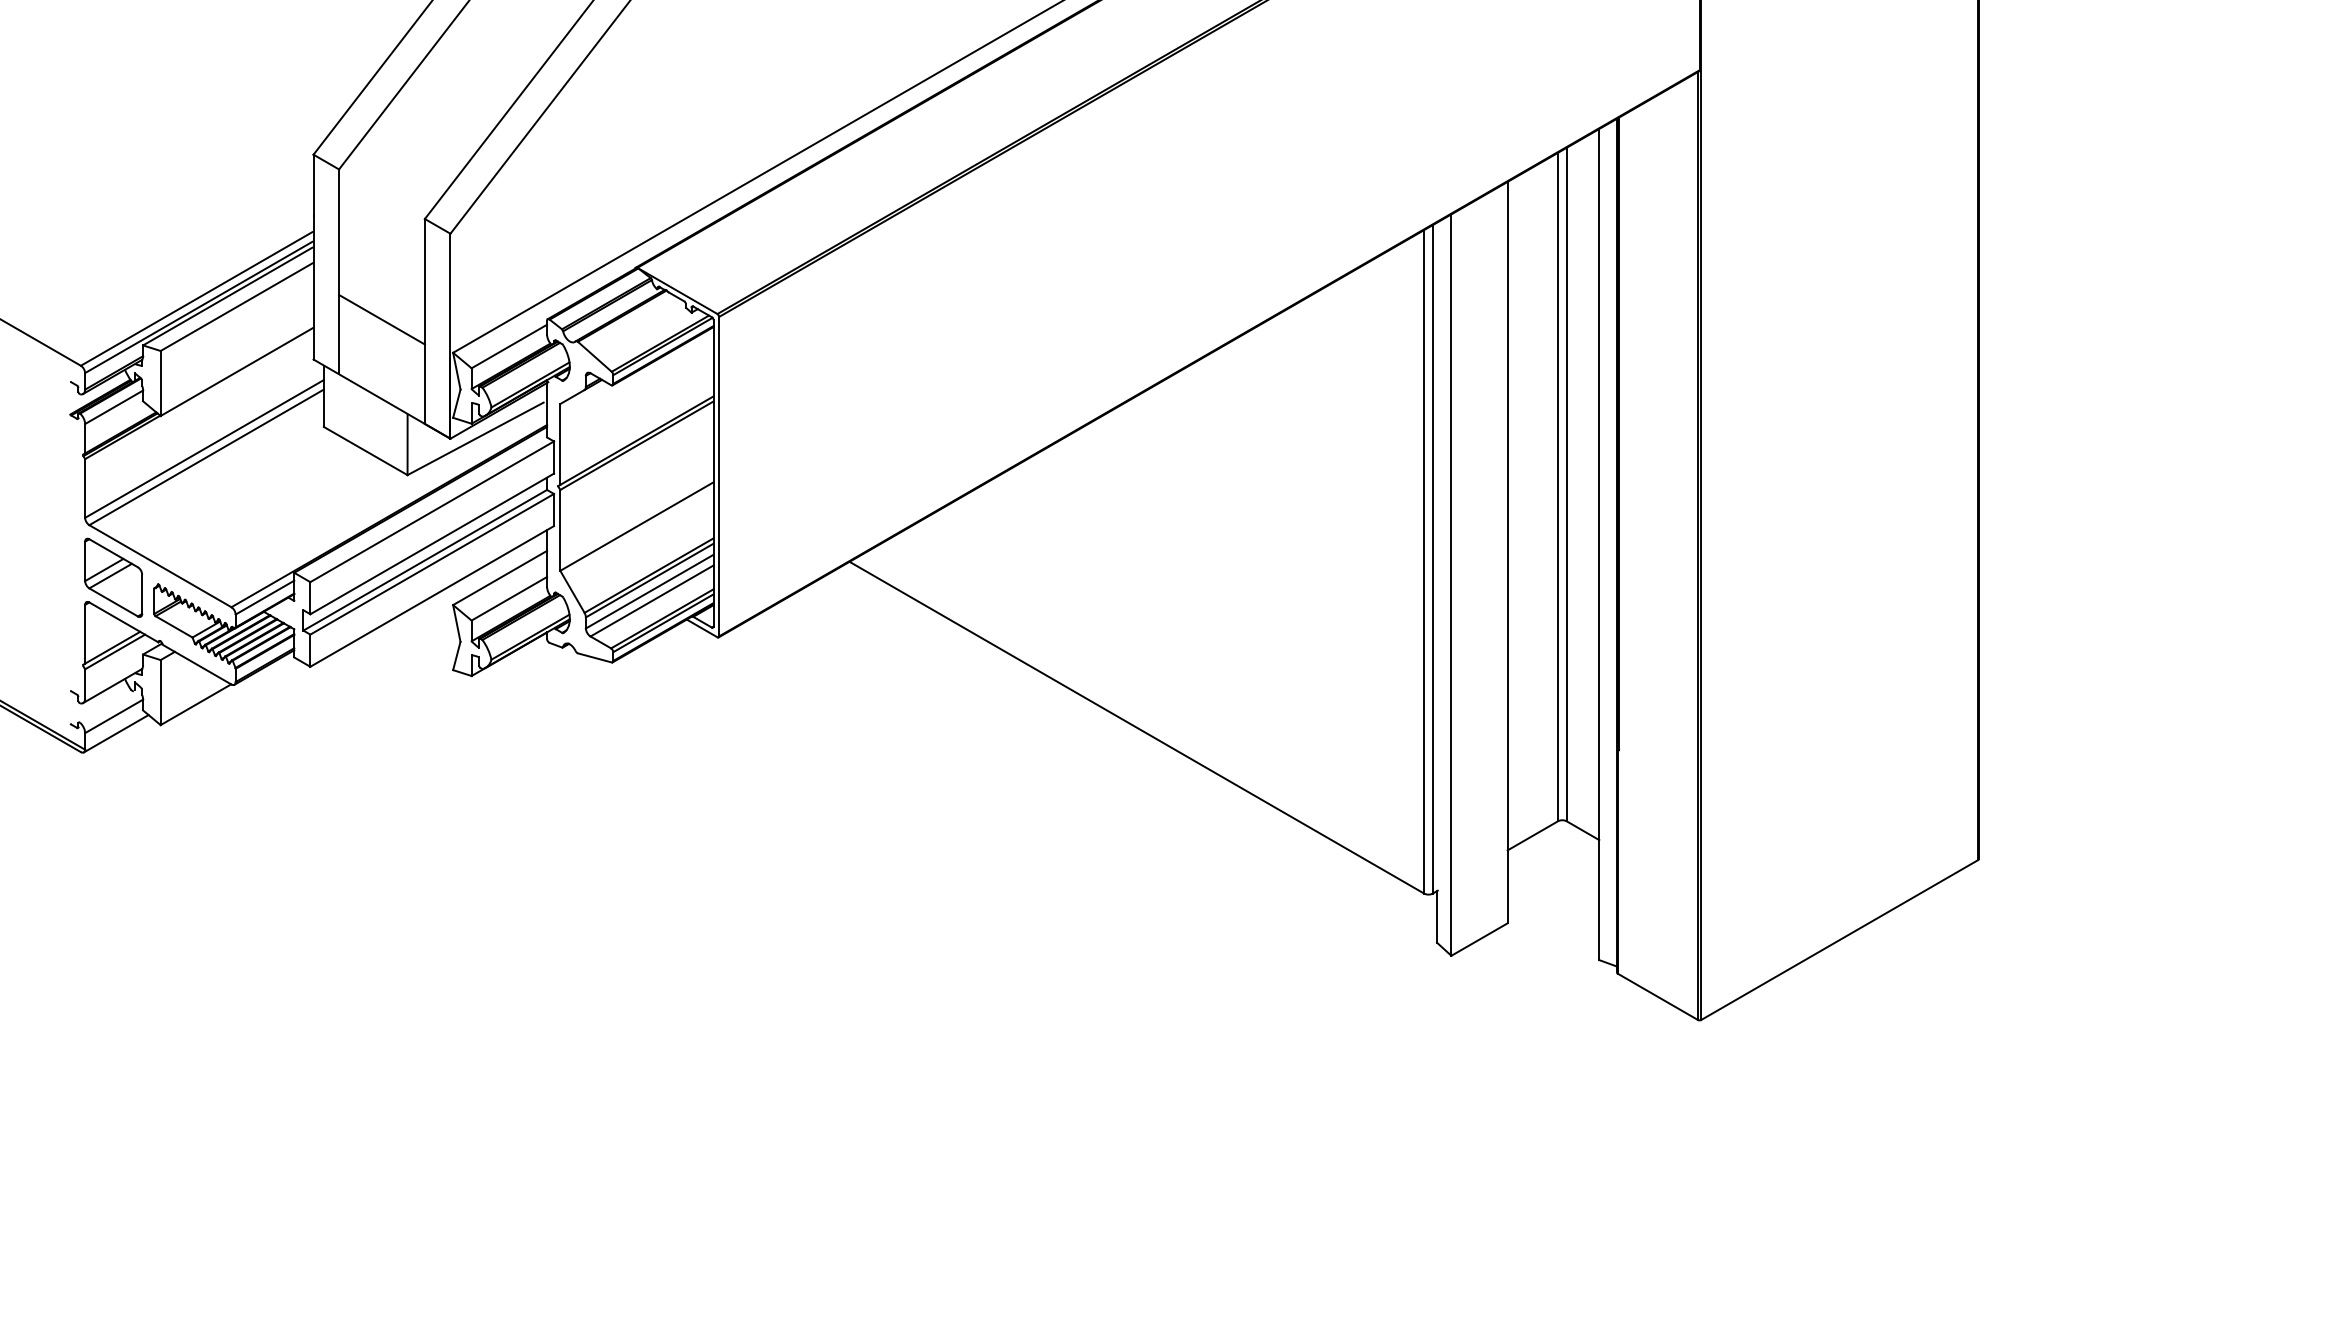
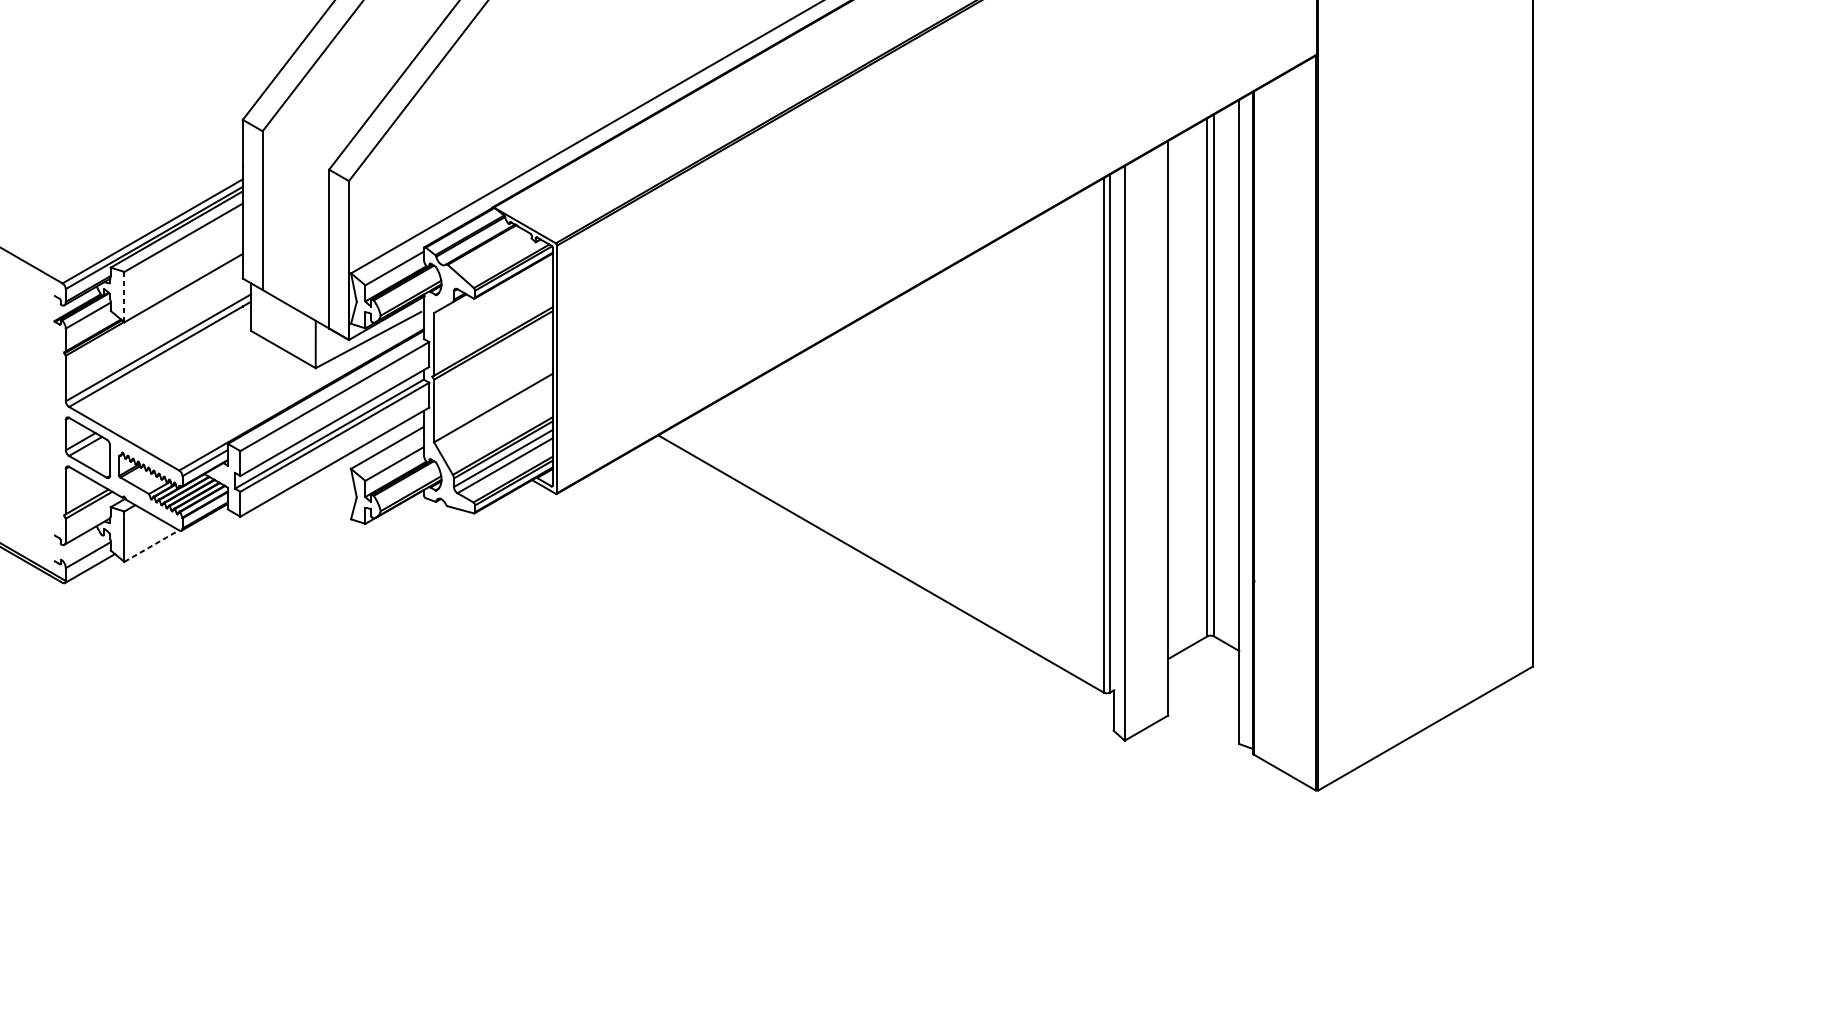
line: (381, 319) -> (295, 247), removed
line: (160, 383) -> (124, 297), solid -> dashed
line: (195, 704) -> (151, 545), solid -> dashed

